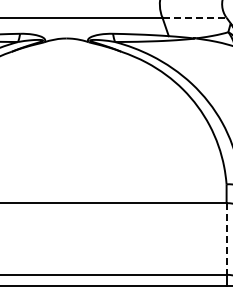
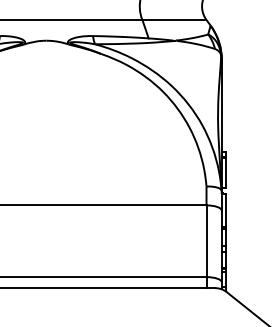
line: (194, 17) -> (174, 19), dashed -> solid
line: (226, 239) -> (206, 241), dashed -> solid

